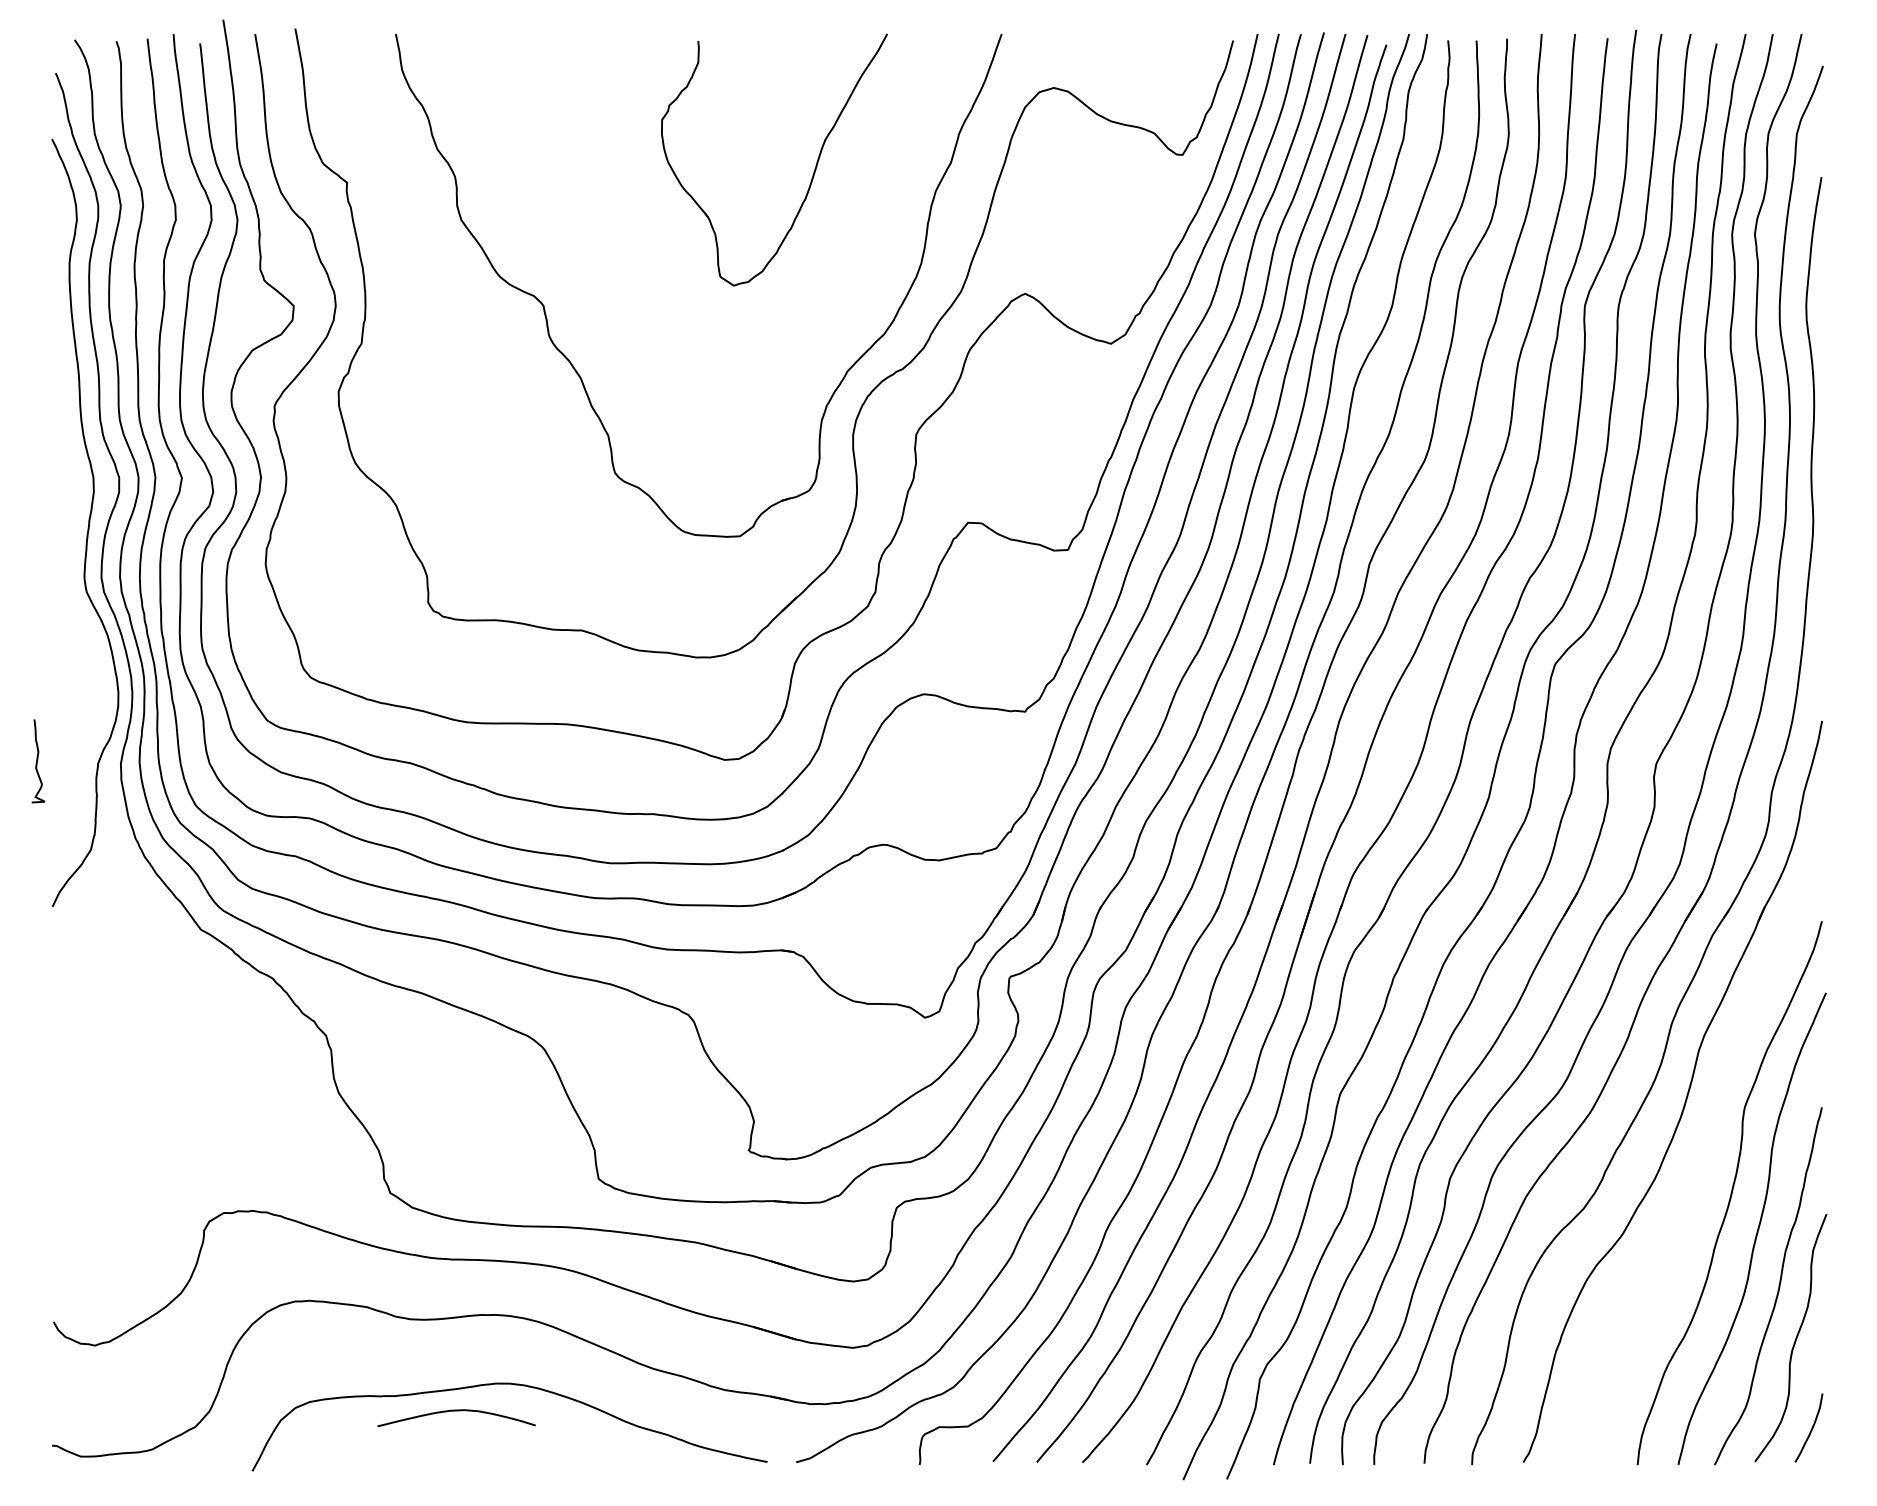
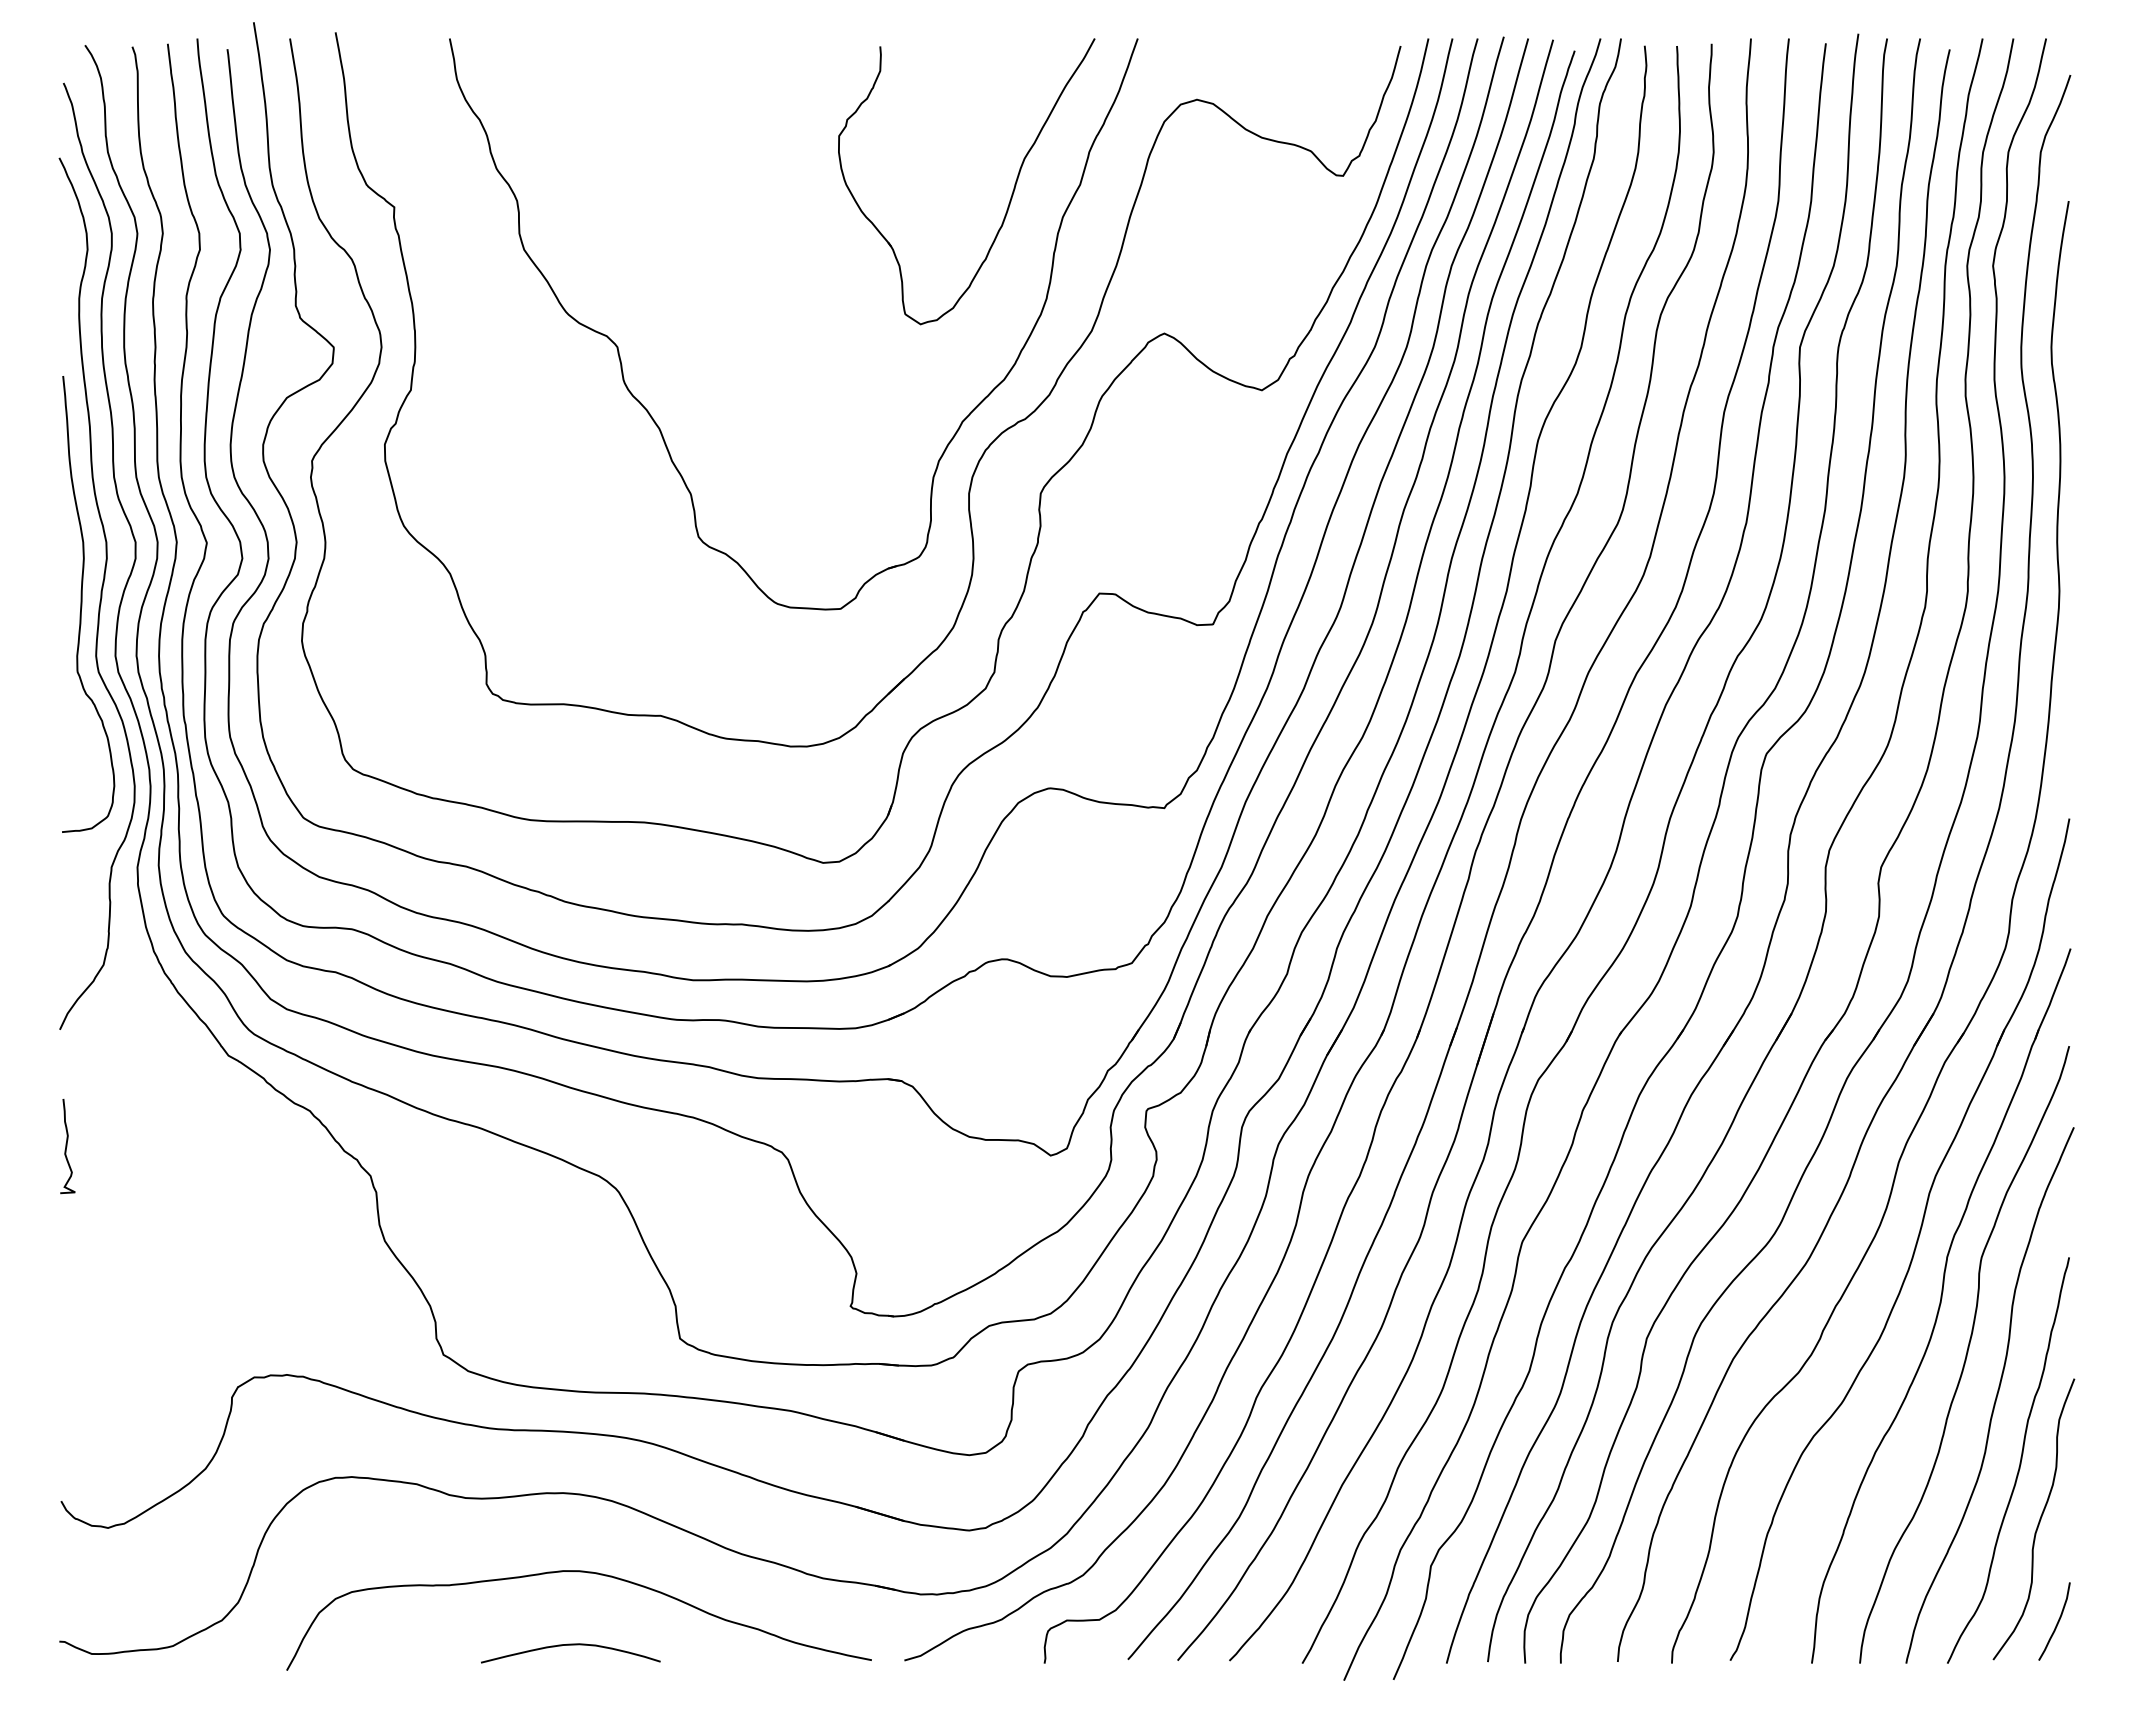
part: (813, 174) -> (1010, 197), moved
curve: (72, 532) -> (82, 604), added
curve: (38, 761) -> (67, 1146), moved
part: (1709, 1149) -> (1941, 1305), added
curve: (456, 1411) -> (570, 1645), moved

